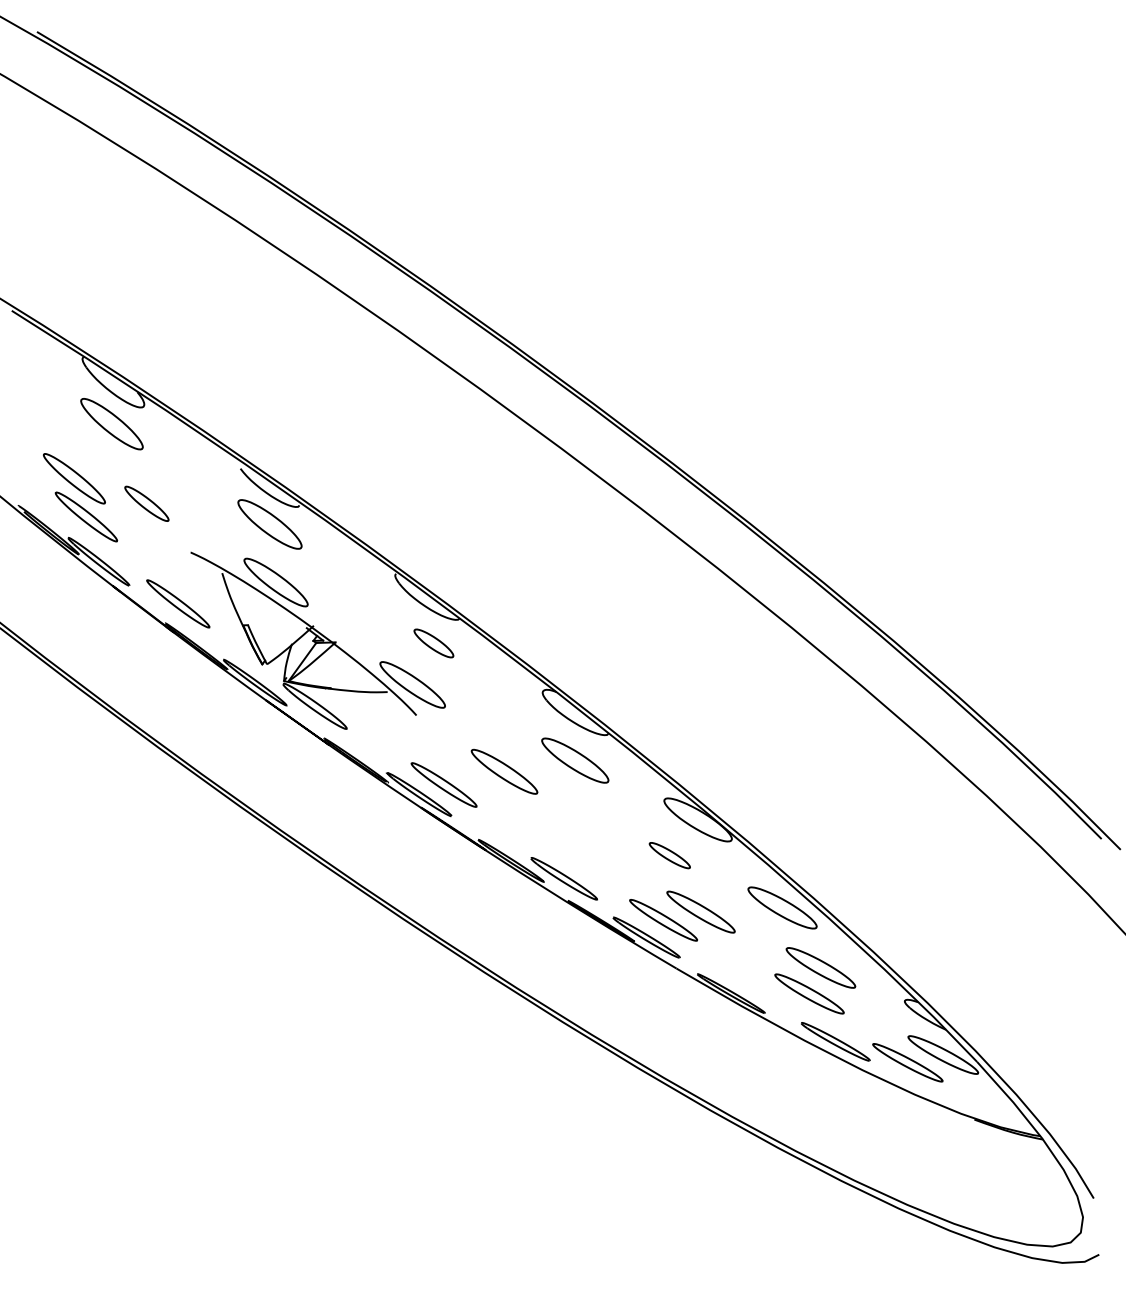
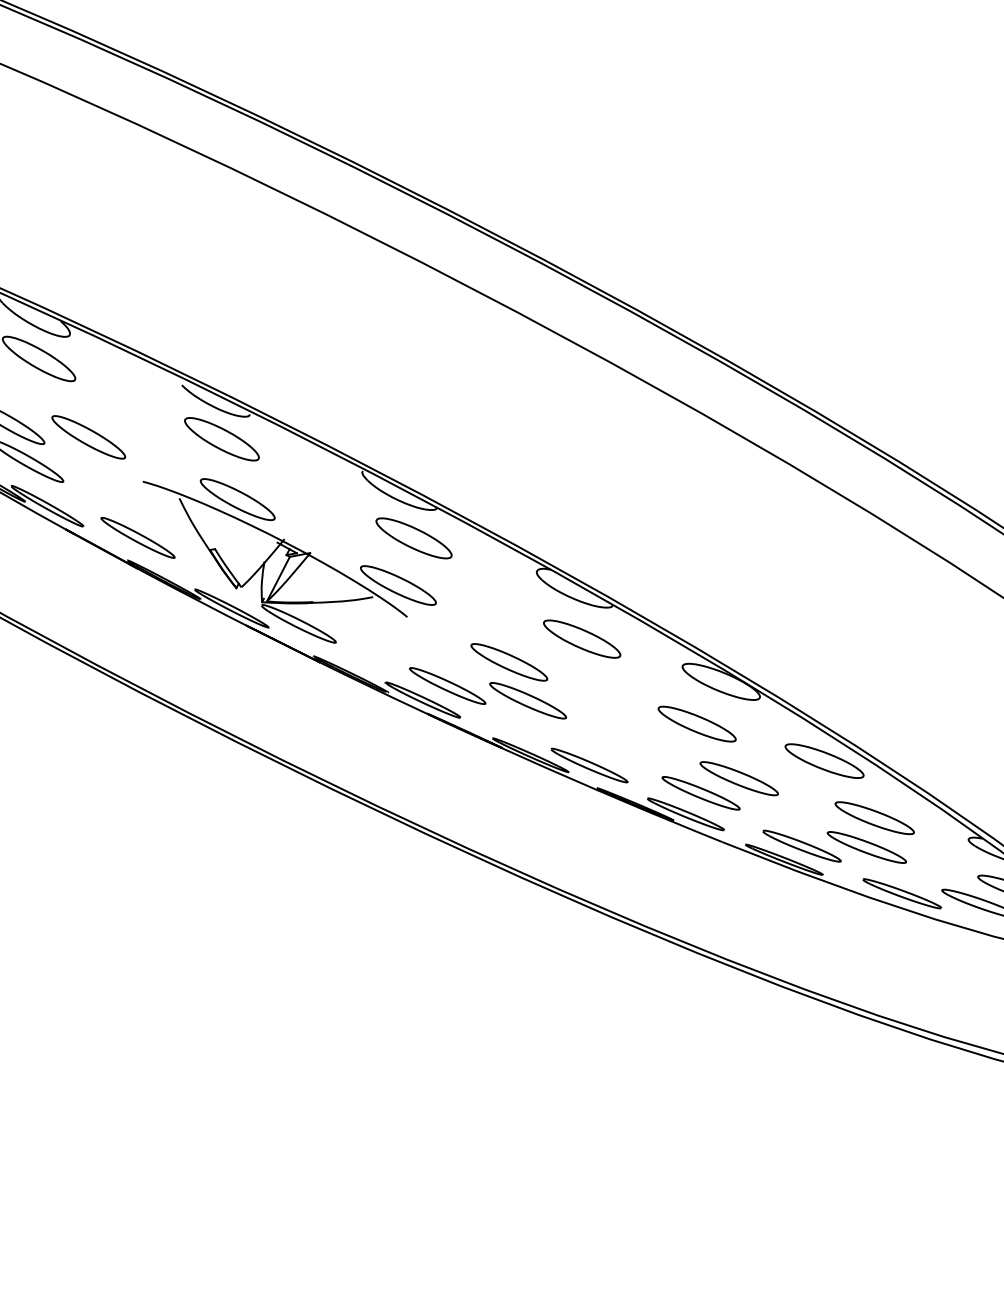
part: (146, 503) -> (88, 437), size x1.43
part: (433, 643) -> (413, 538), size x1.67
part: (516, 809) -> (528, 700), added
part: (669, 855) -> (696, 724), size x1.67
part: (749, 983) -> (801, 846), added

